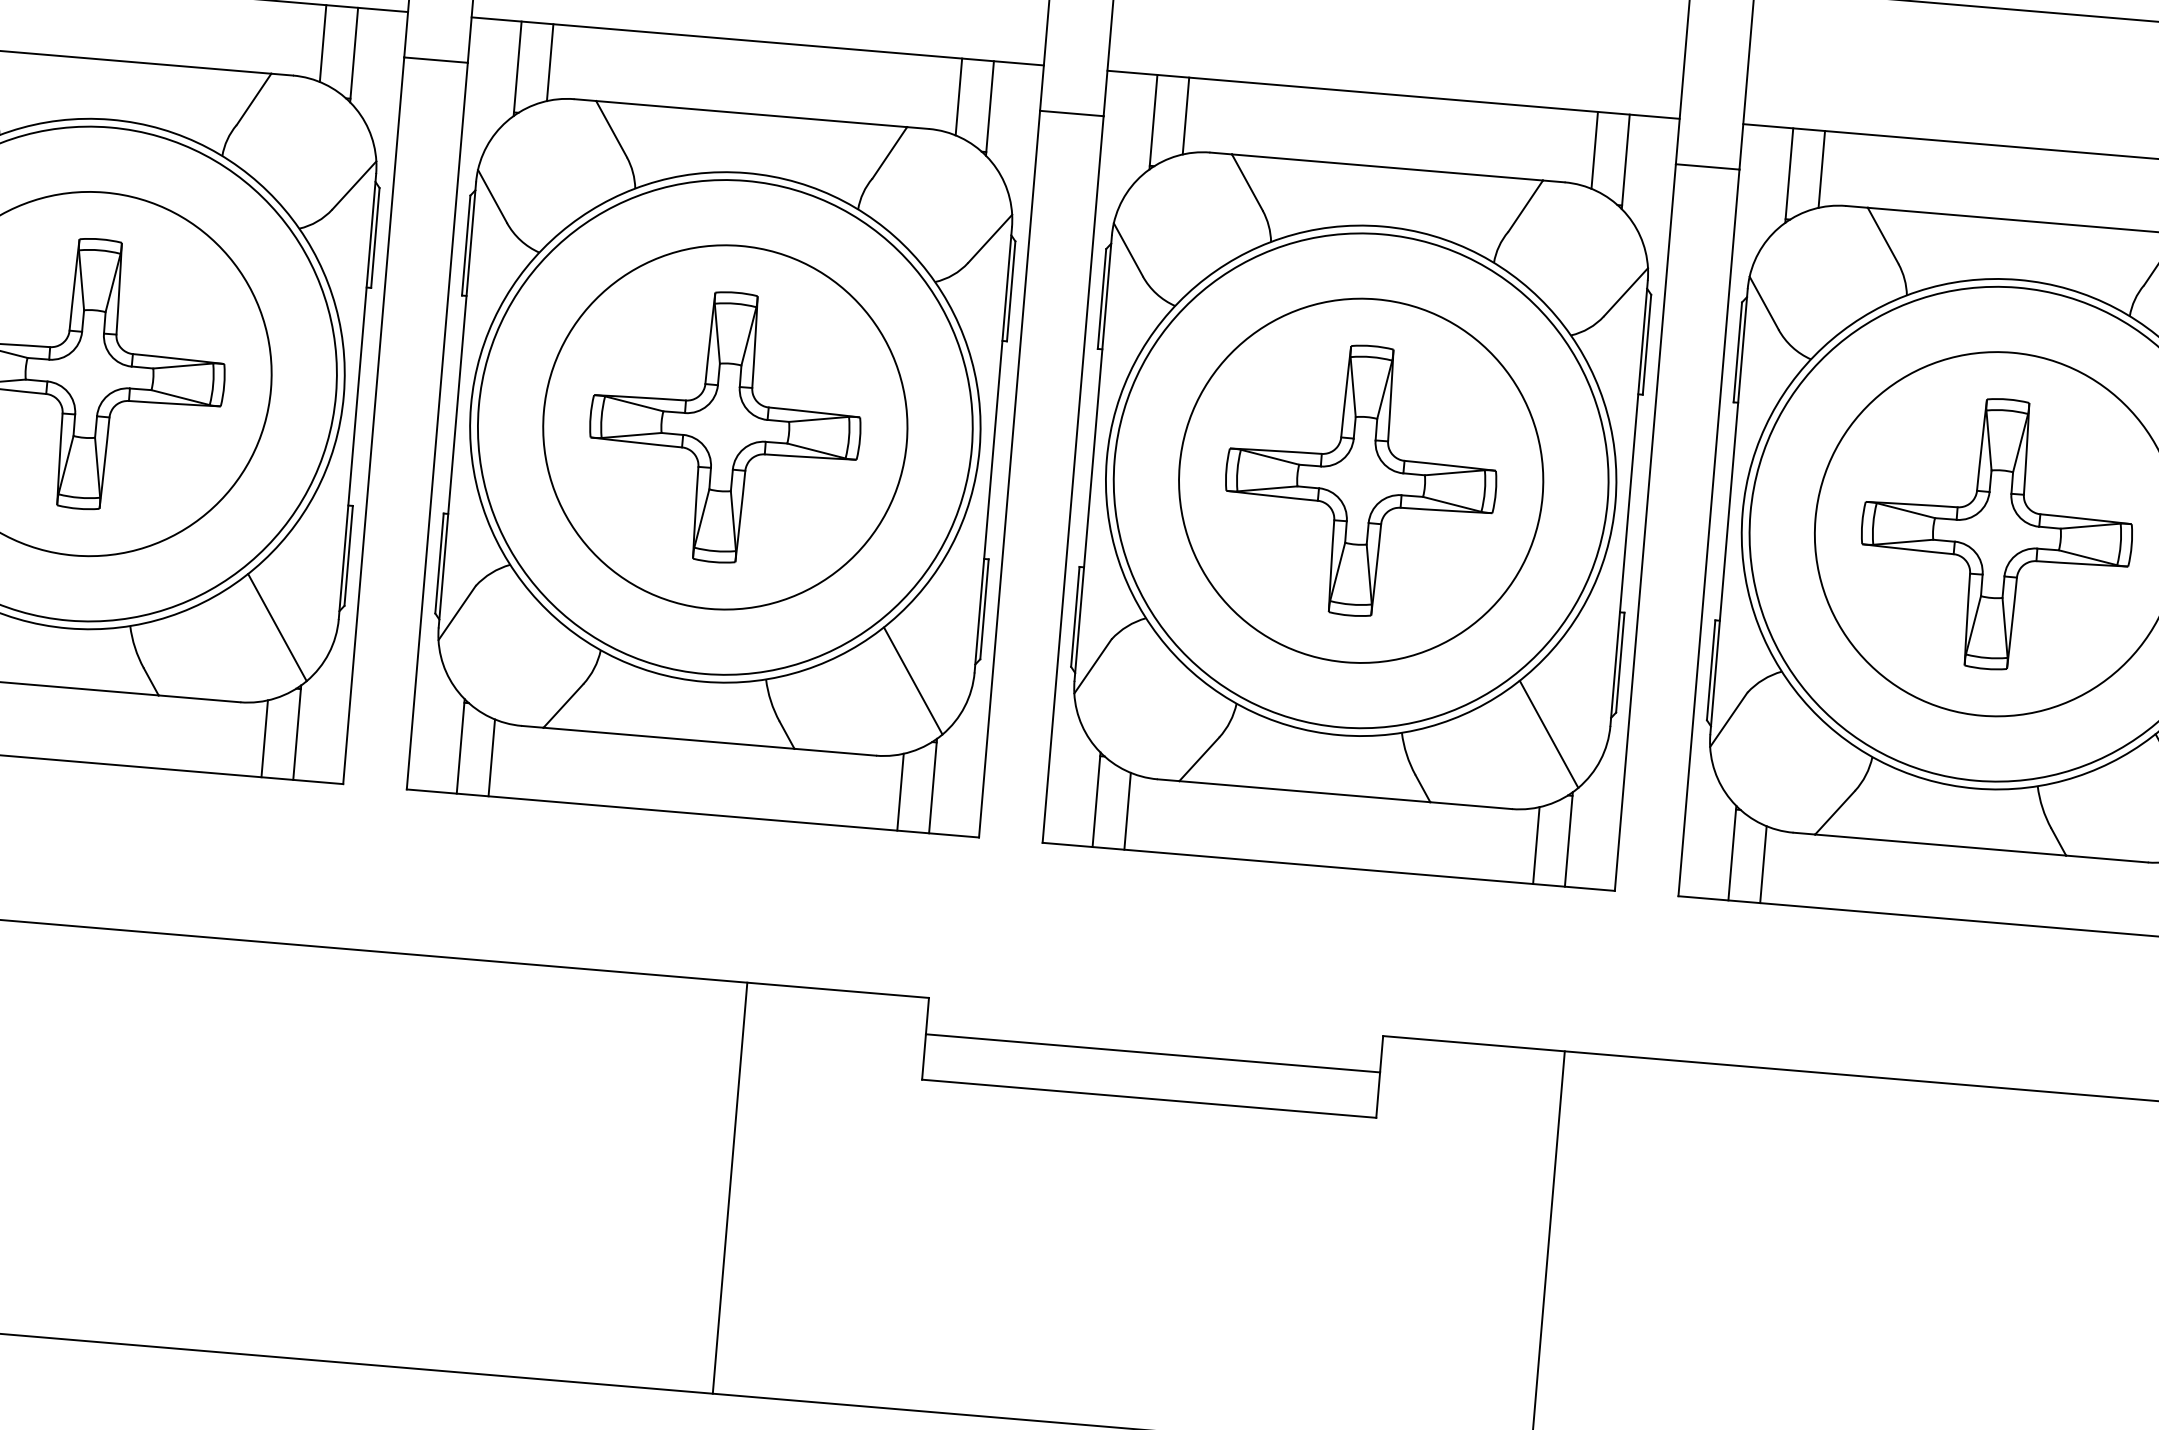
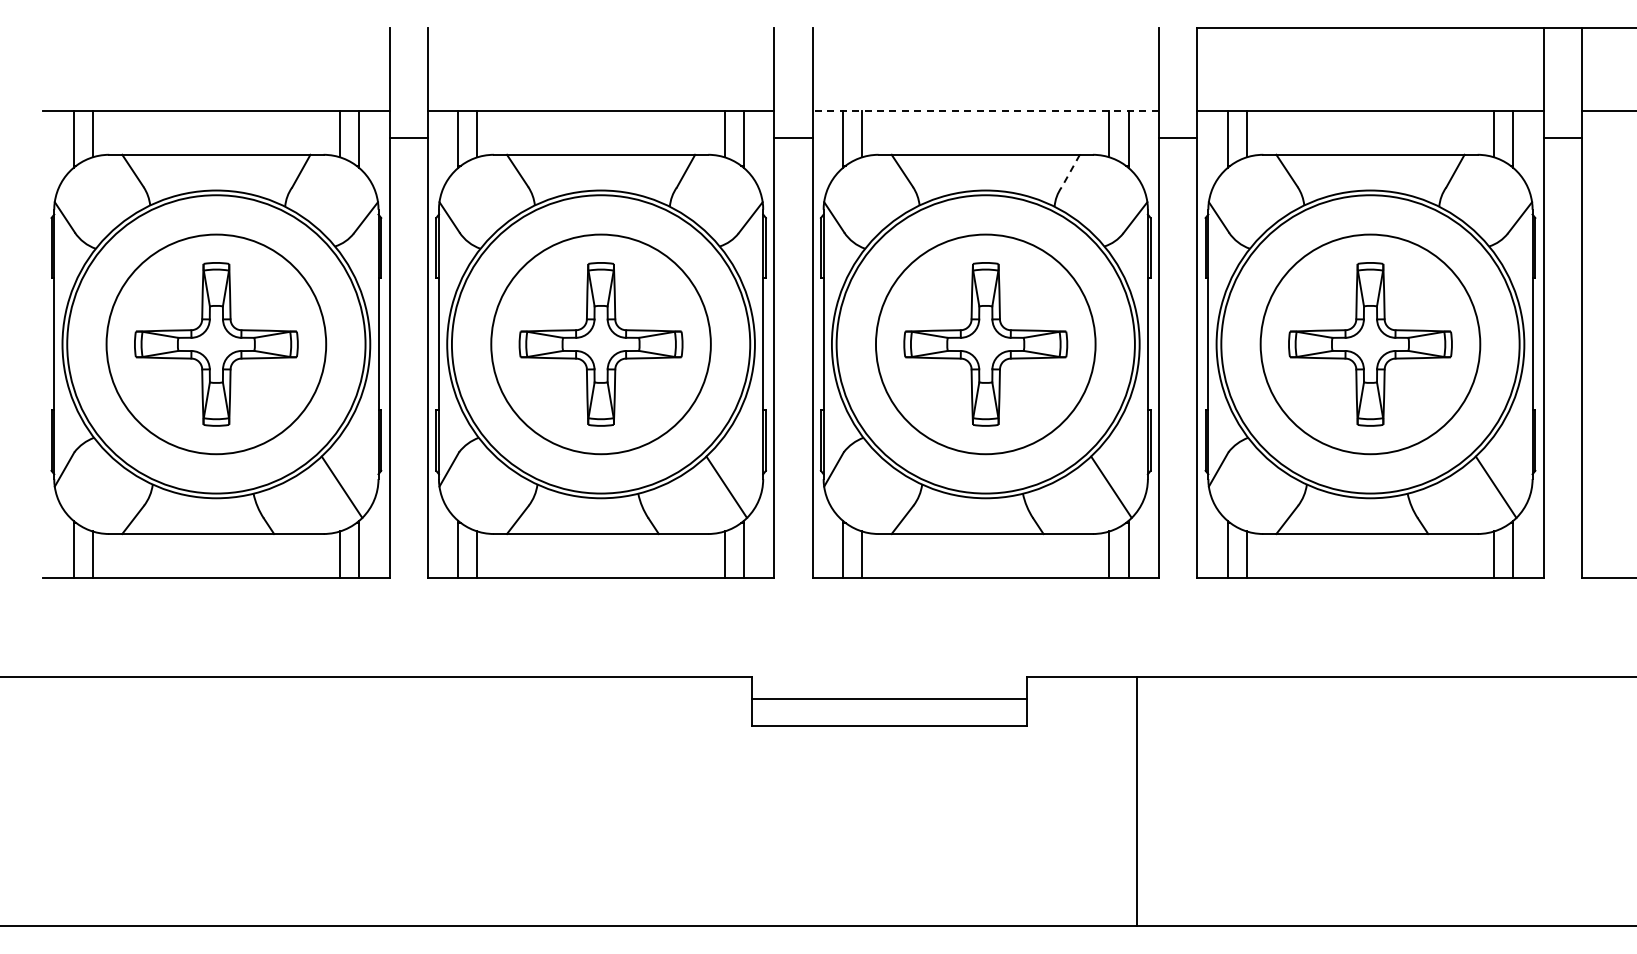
line: (1393, 94) -> (985, 110), solid -> dashed
line: (1525, 206) -> (1070, 171), solid -> dashed
line: (730, 1187) -> (642, 800), removed

